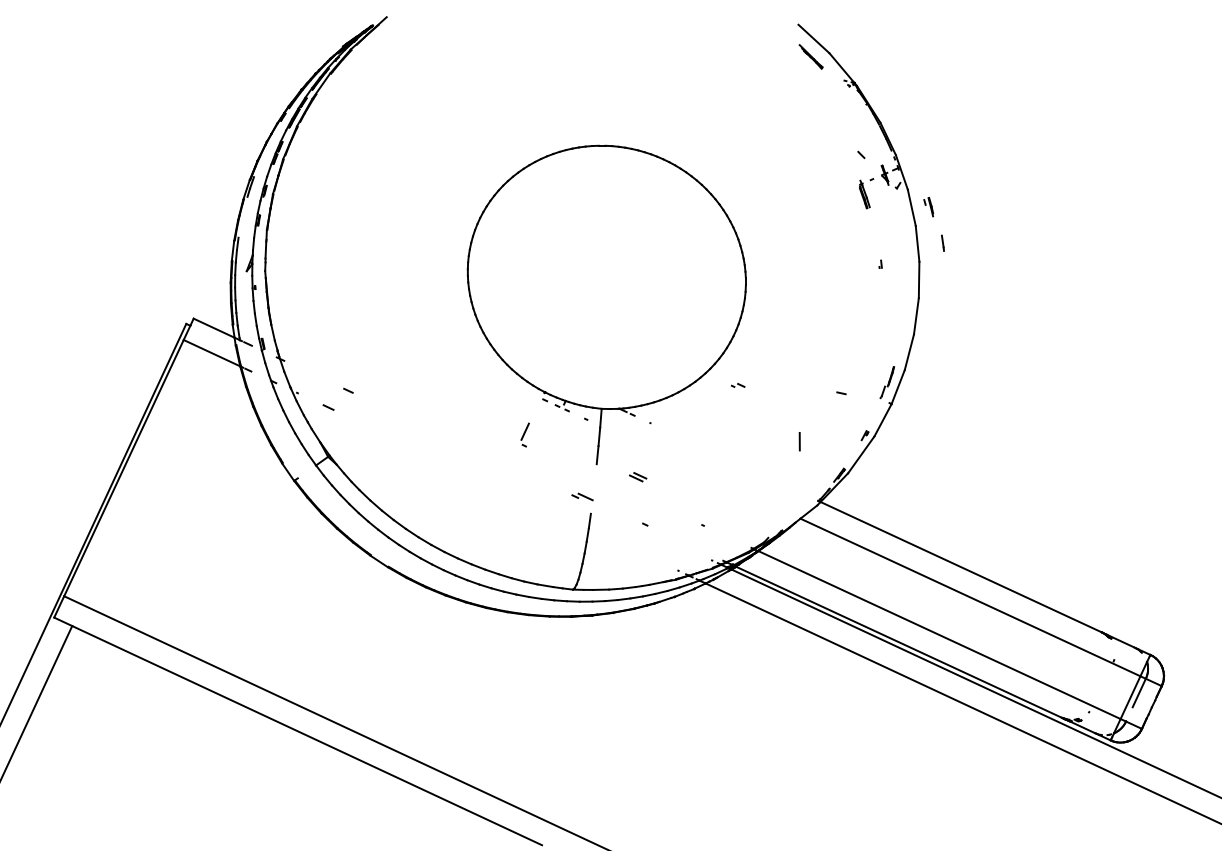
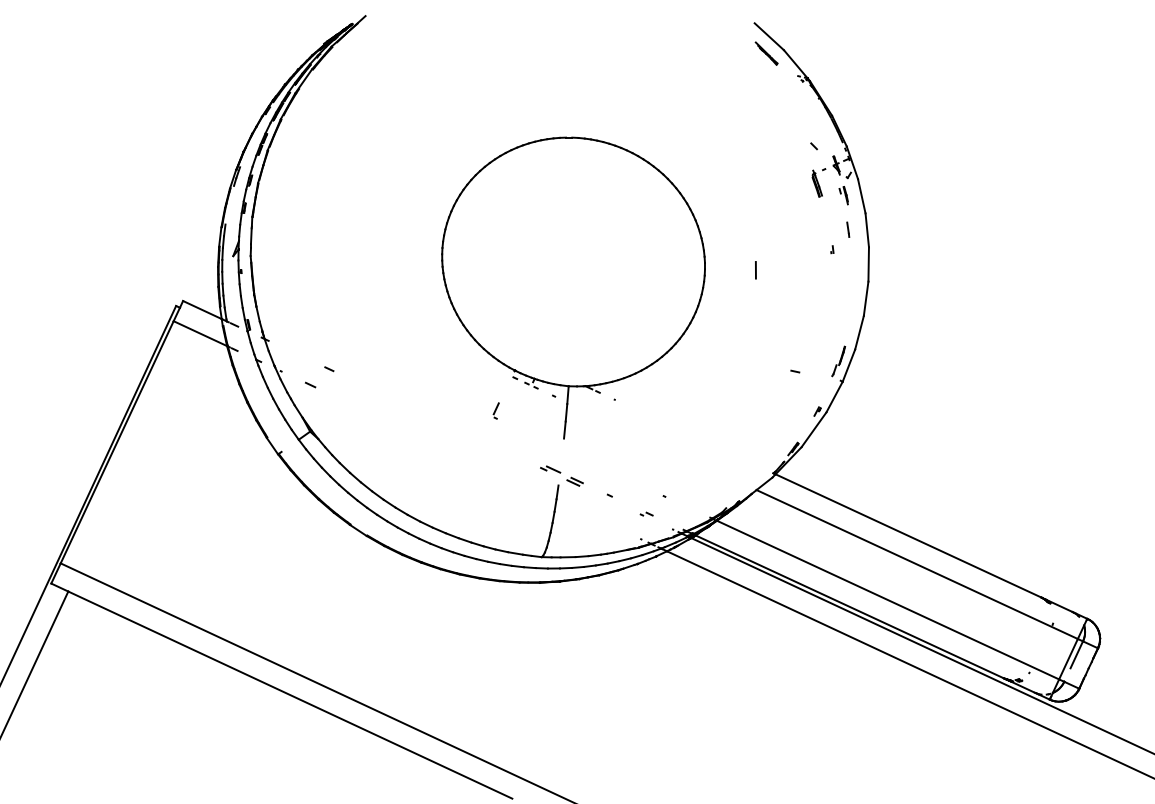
part: (928, 207) -> (843, 195), moved
line: (943, 242) -> (848, 229), moved
part: (737, 384) -> (646, 513), moved
part: (524, 434) -> (495, 410), size x0.71
line: (799, 441) -> (755, 270), moved
part: (637, 476) -> (574, 481), moved

